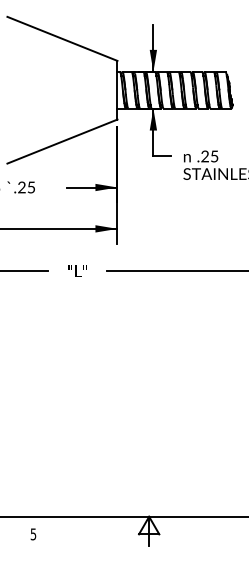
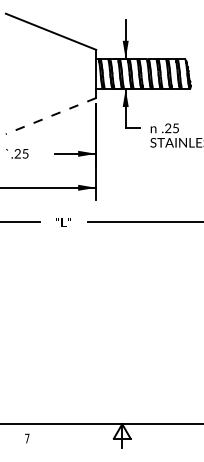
line: (62, 141) -> (51, 116), solid -> dashed
text: (33, 534) -> (27, 438), 5 -> 7

